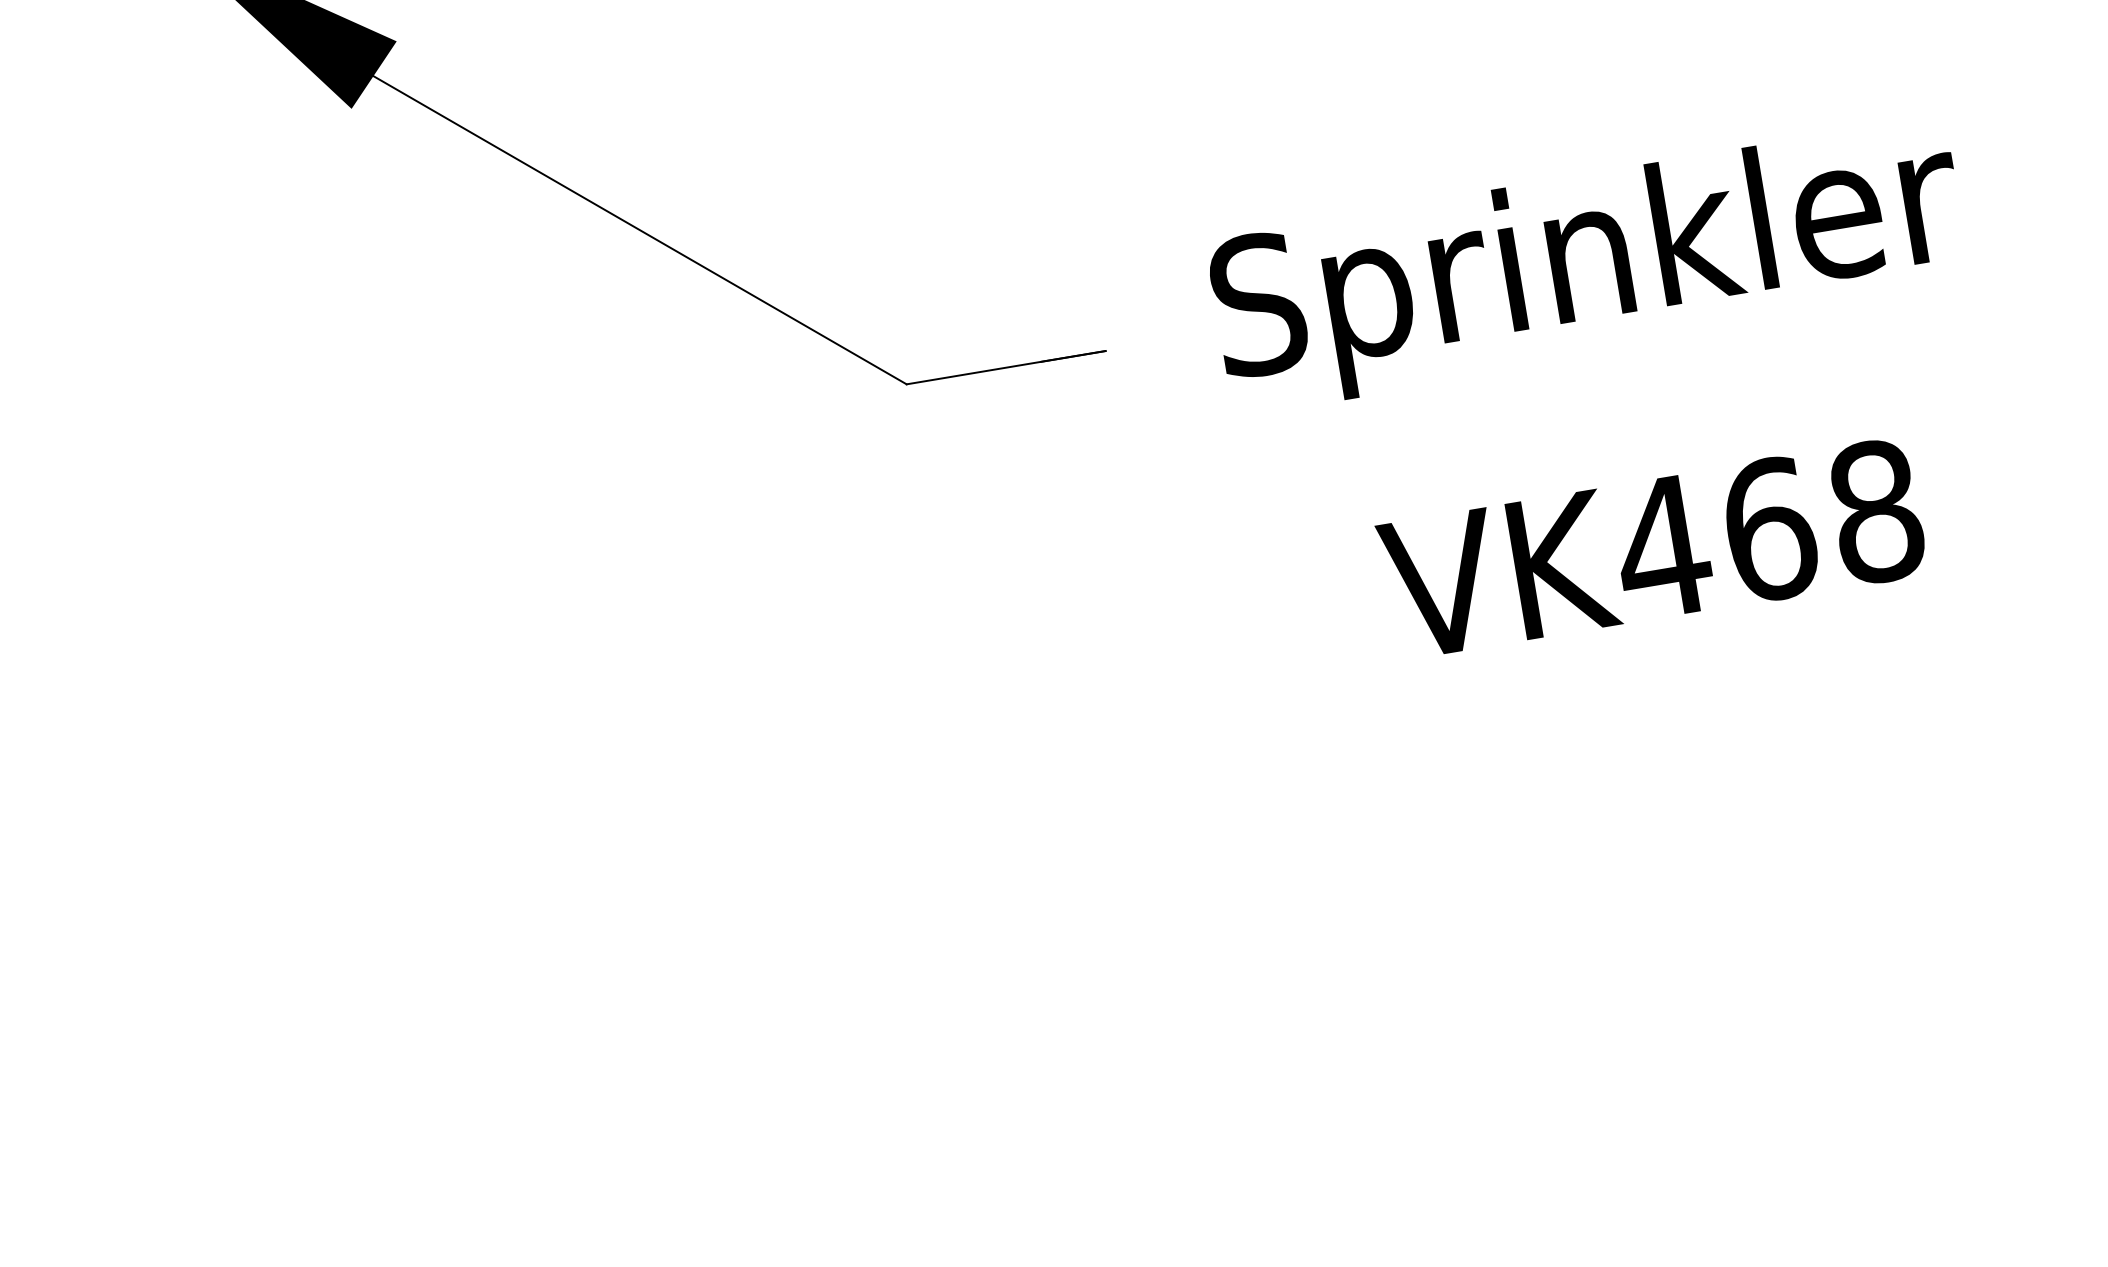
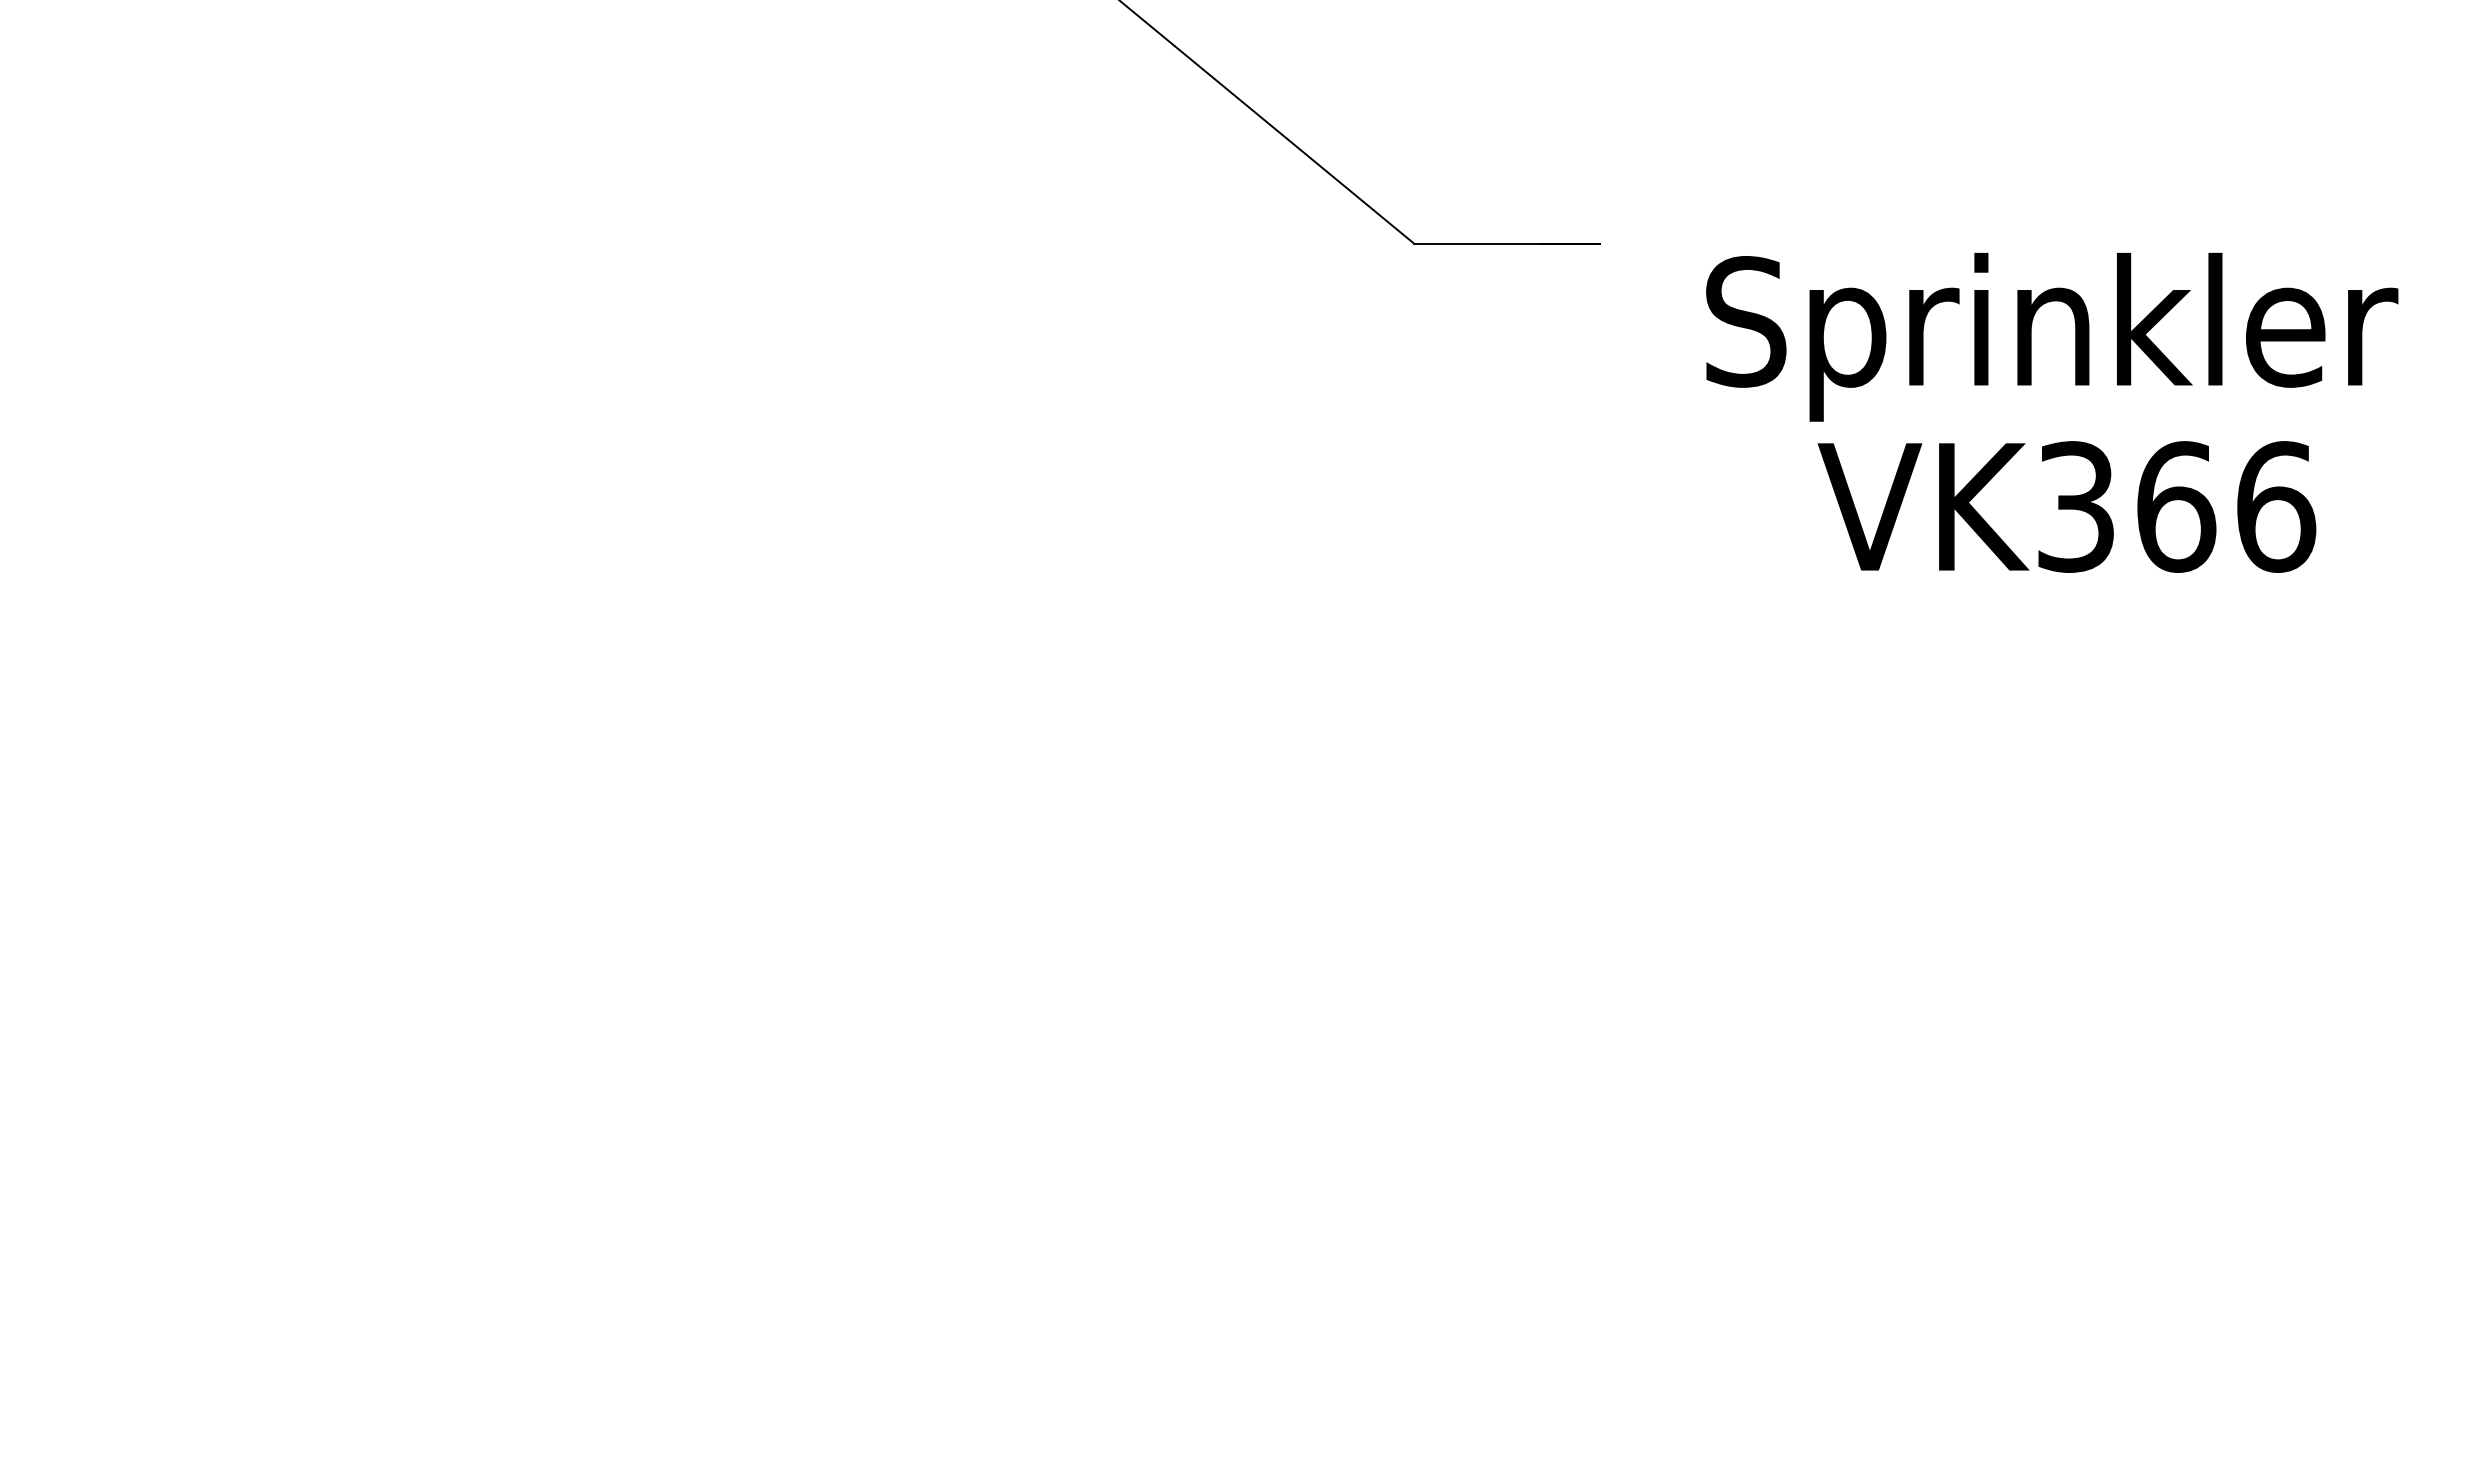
text: (1589, 265) -> (2052, 336), moved
text: (1768, 529) -> (2175, 506), VK468 -> VK366

